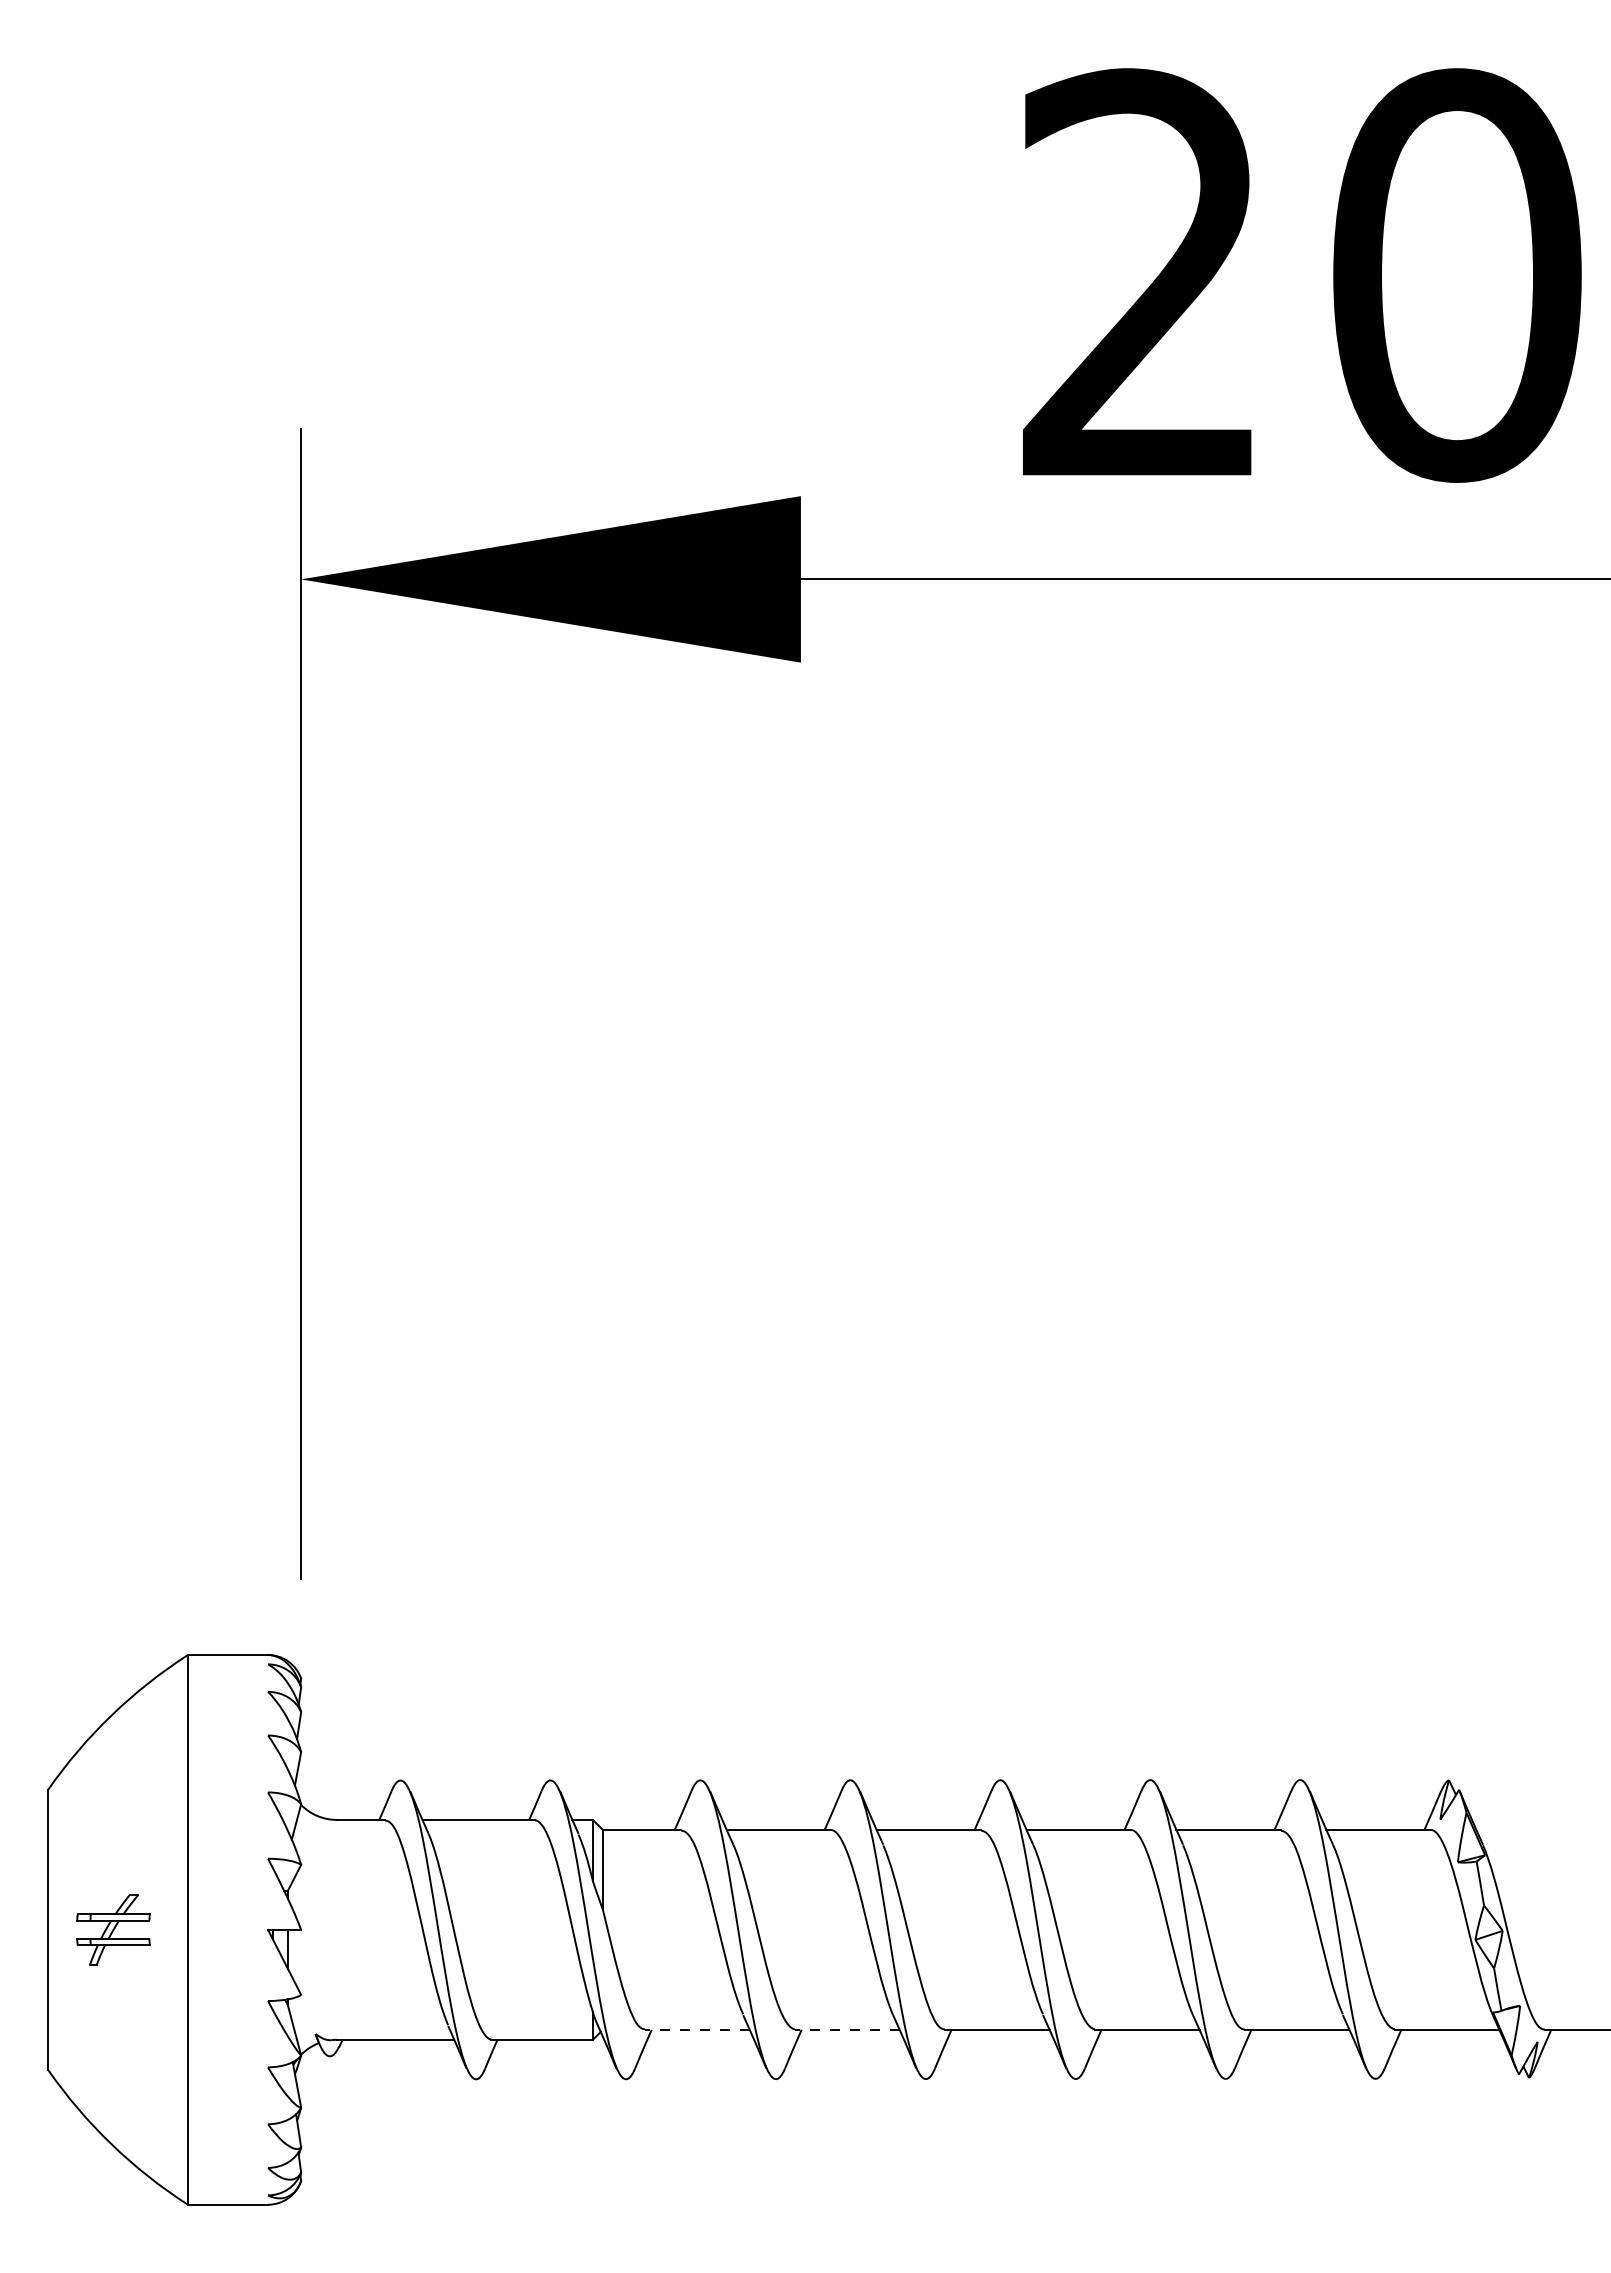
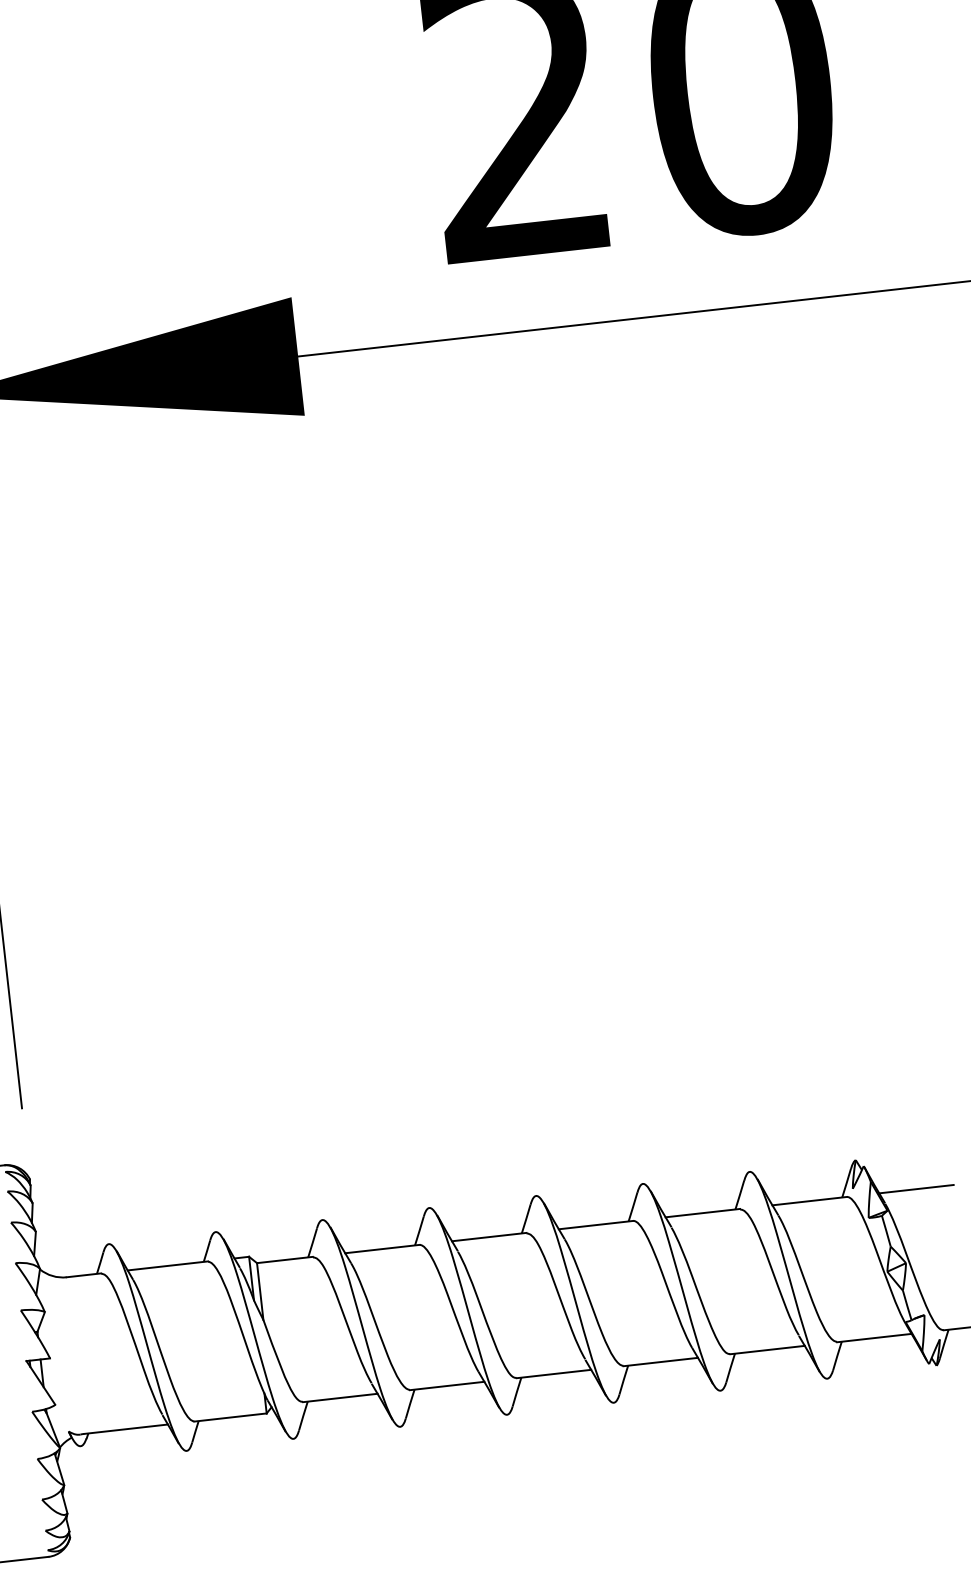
line: (1528, 1829) -> (916, 1188), added
line: (696, 2029) -> (339, 1397), dashed -> solid
line: (846, 2029) -> (446, 1385), dashed -> solid

